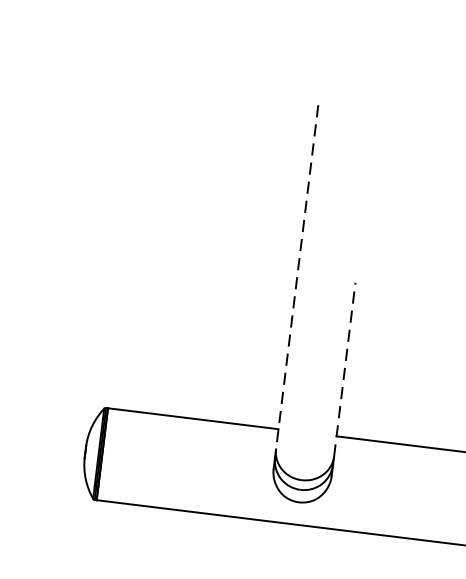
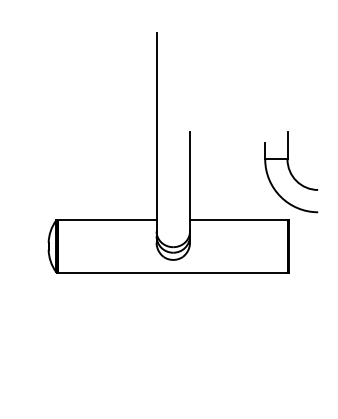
line: (297, 277) -> (156, 132), dashed -> solid
line: (345, 369) -> (190, 181), dashed -> solid

